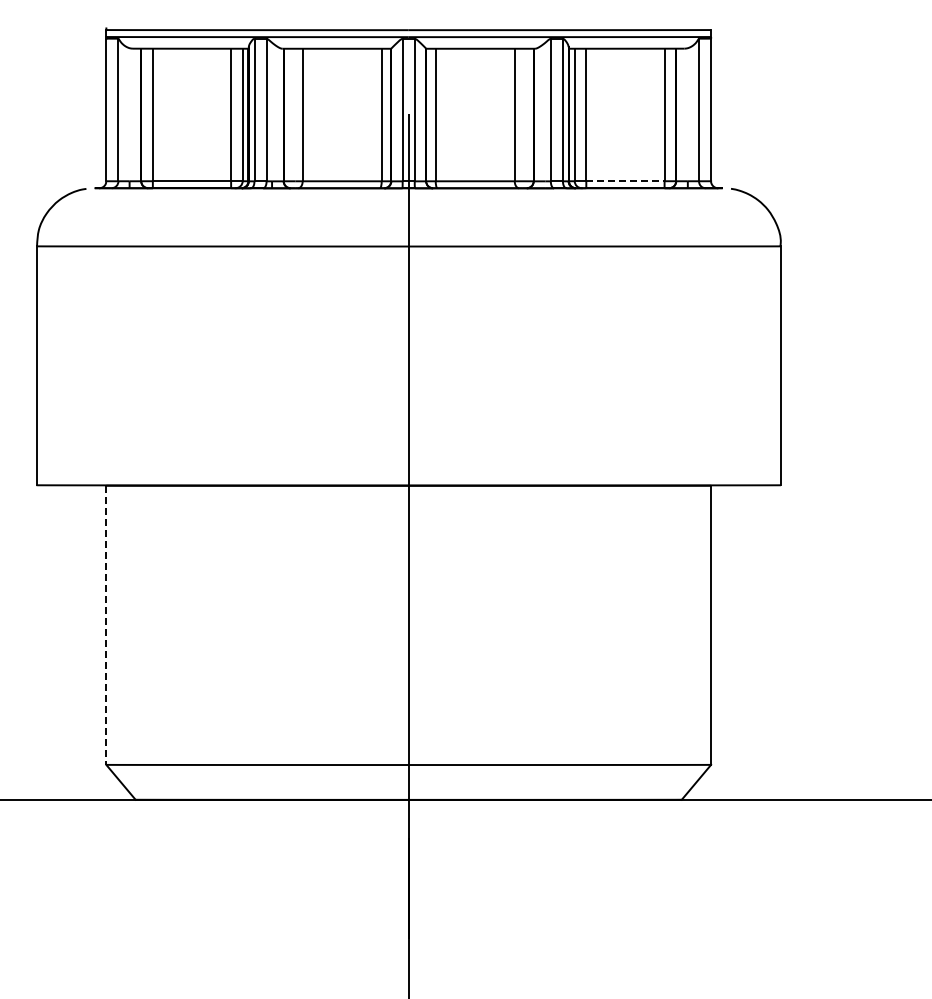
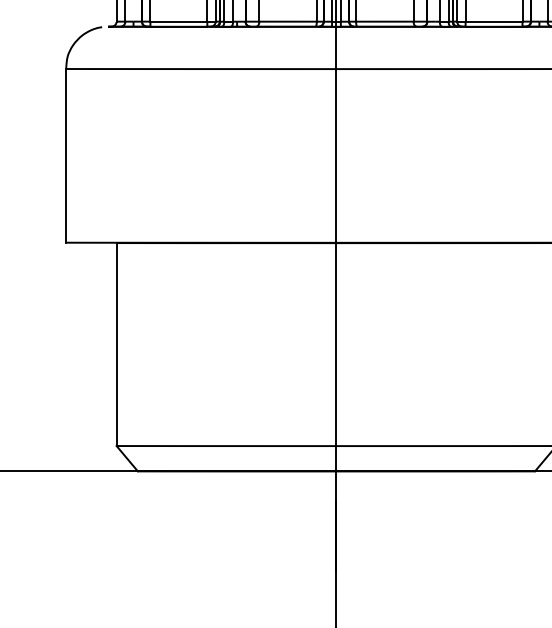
line: (625, 181) -> (494, 21), dashed -> solid
line: (106, 625) -> (116, 344), dashed -> solid

